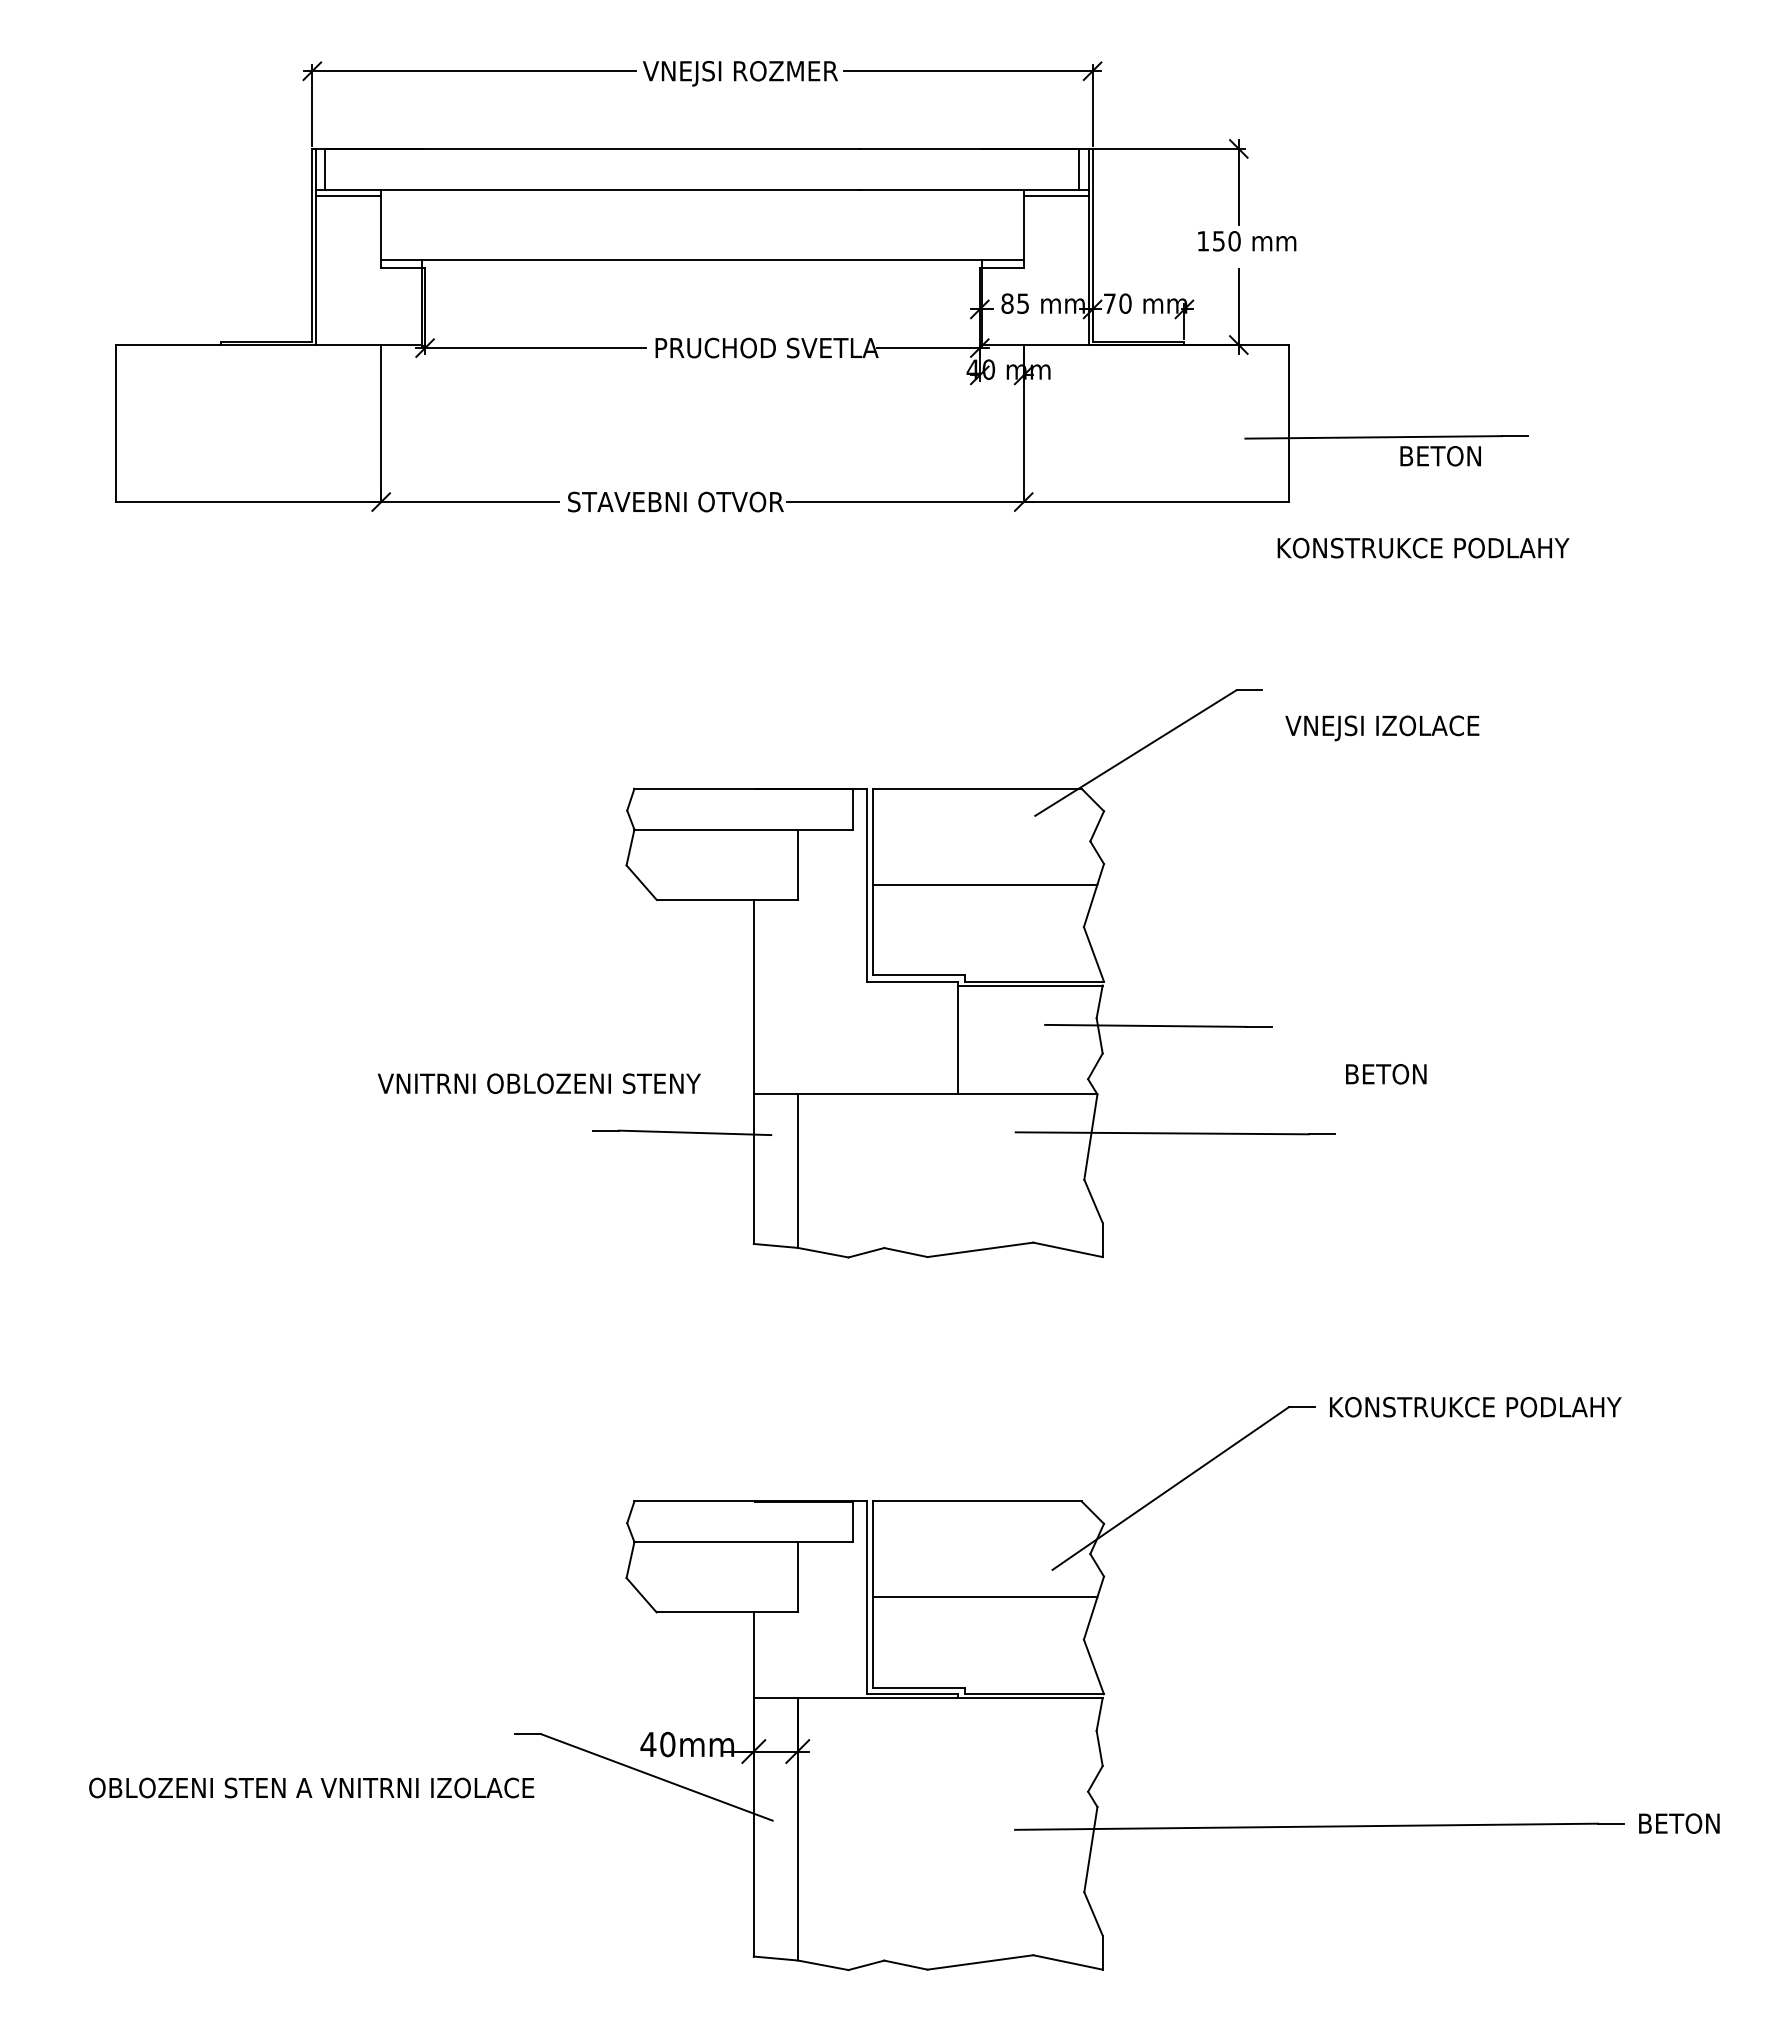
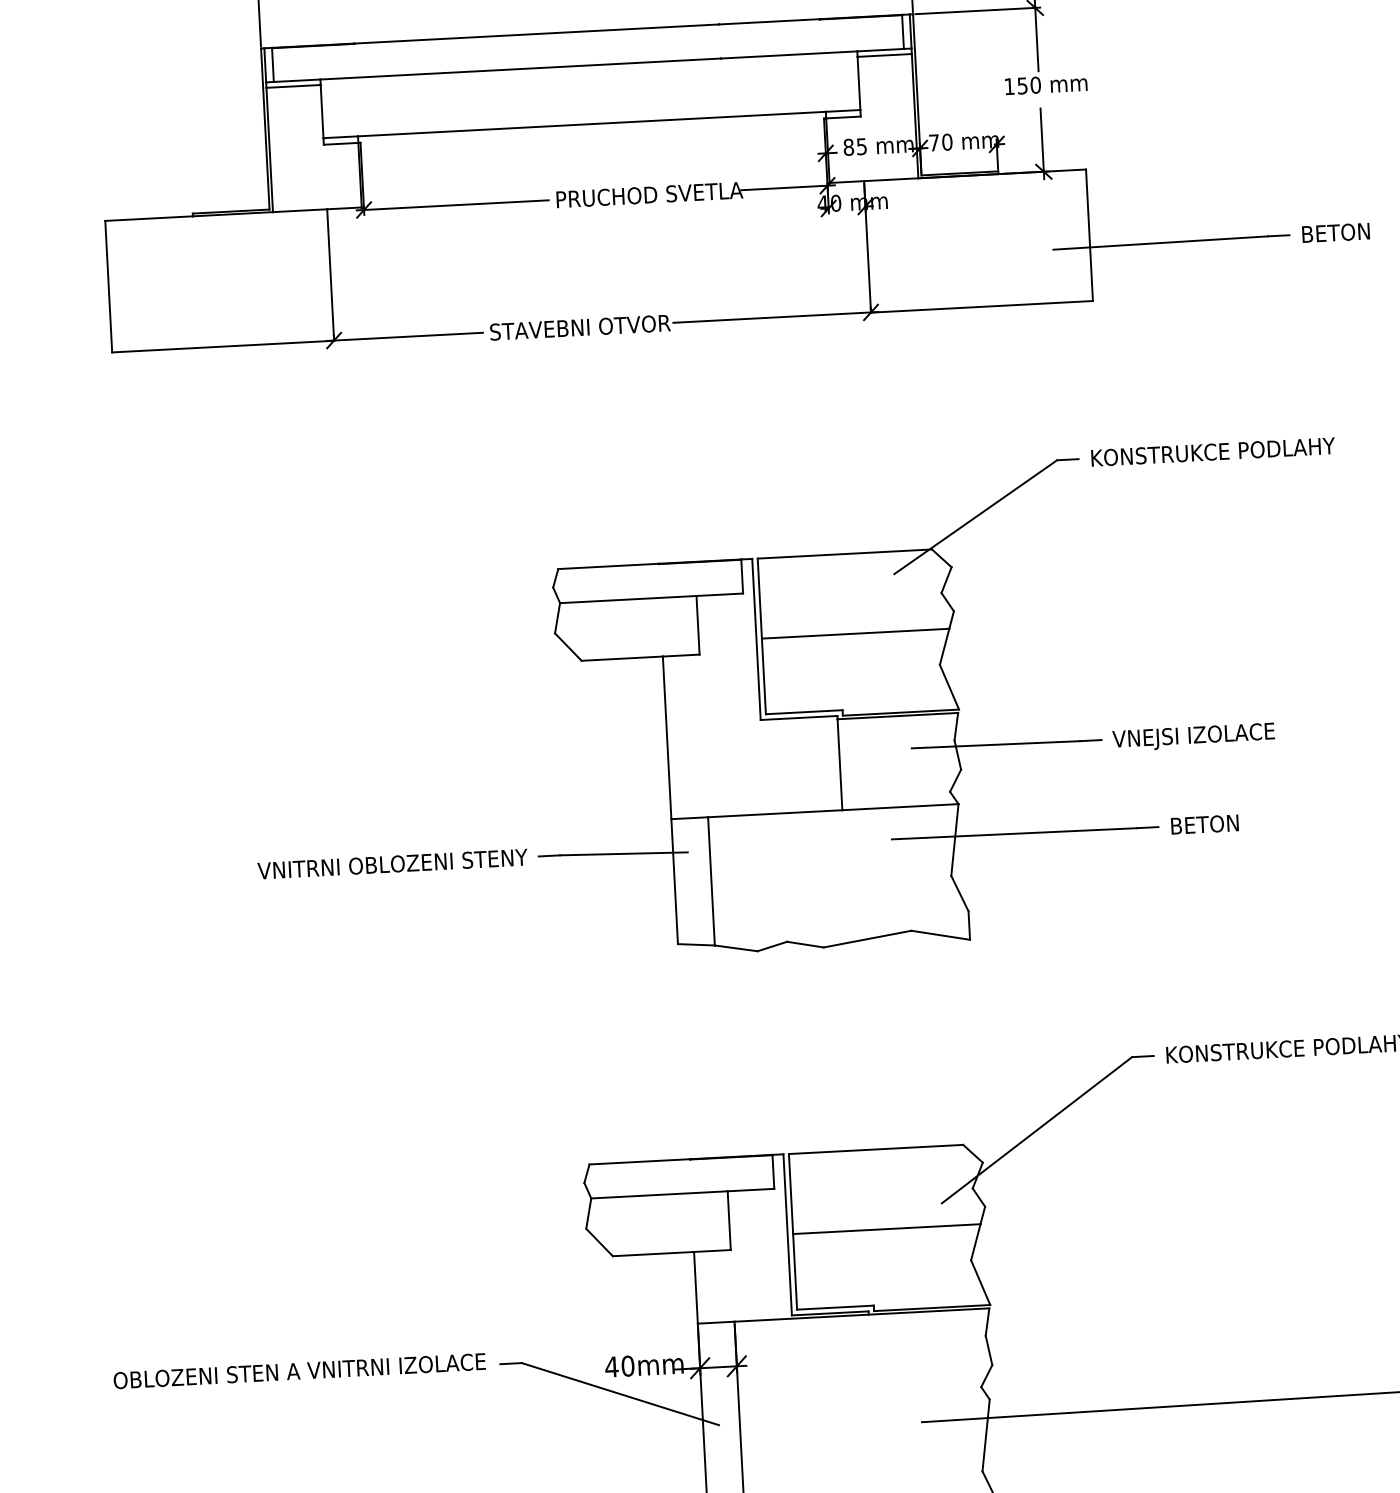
text: (1440, 456) -> (1335, 233), moved
text: (1423, 547) -> (1213, 451), moved
text: (1382, 728) -> (1193, 737), moved
text: (1386, 1074) -> (1205, 824), moved
text: (539, 1083) -> (392, 864), moved
text: (311, 1787) -> (299, 1370), moved

